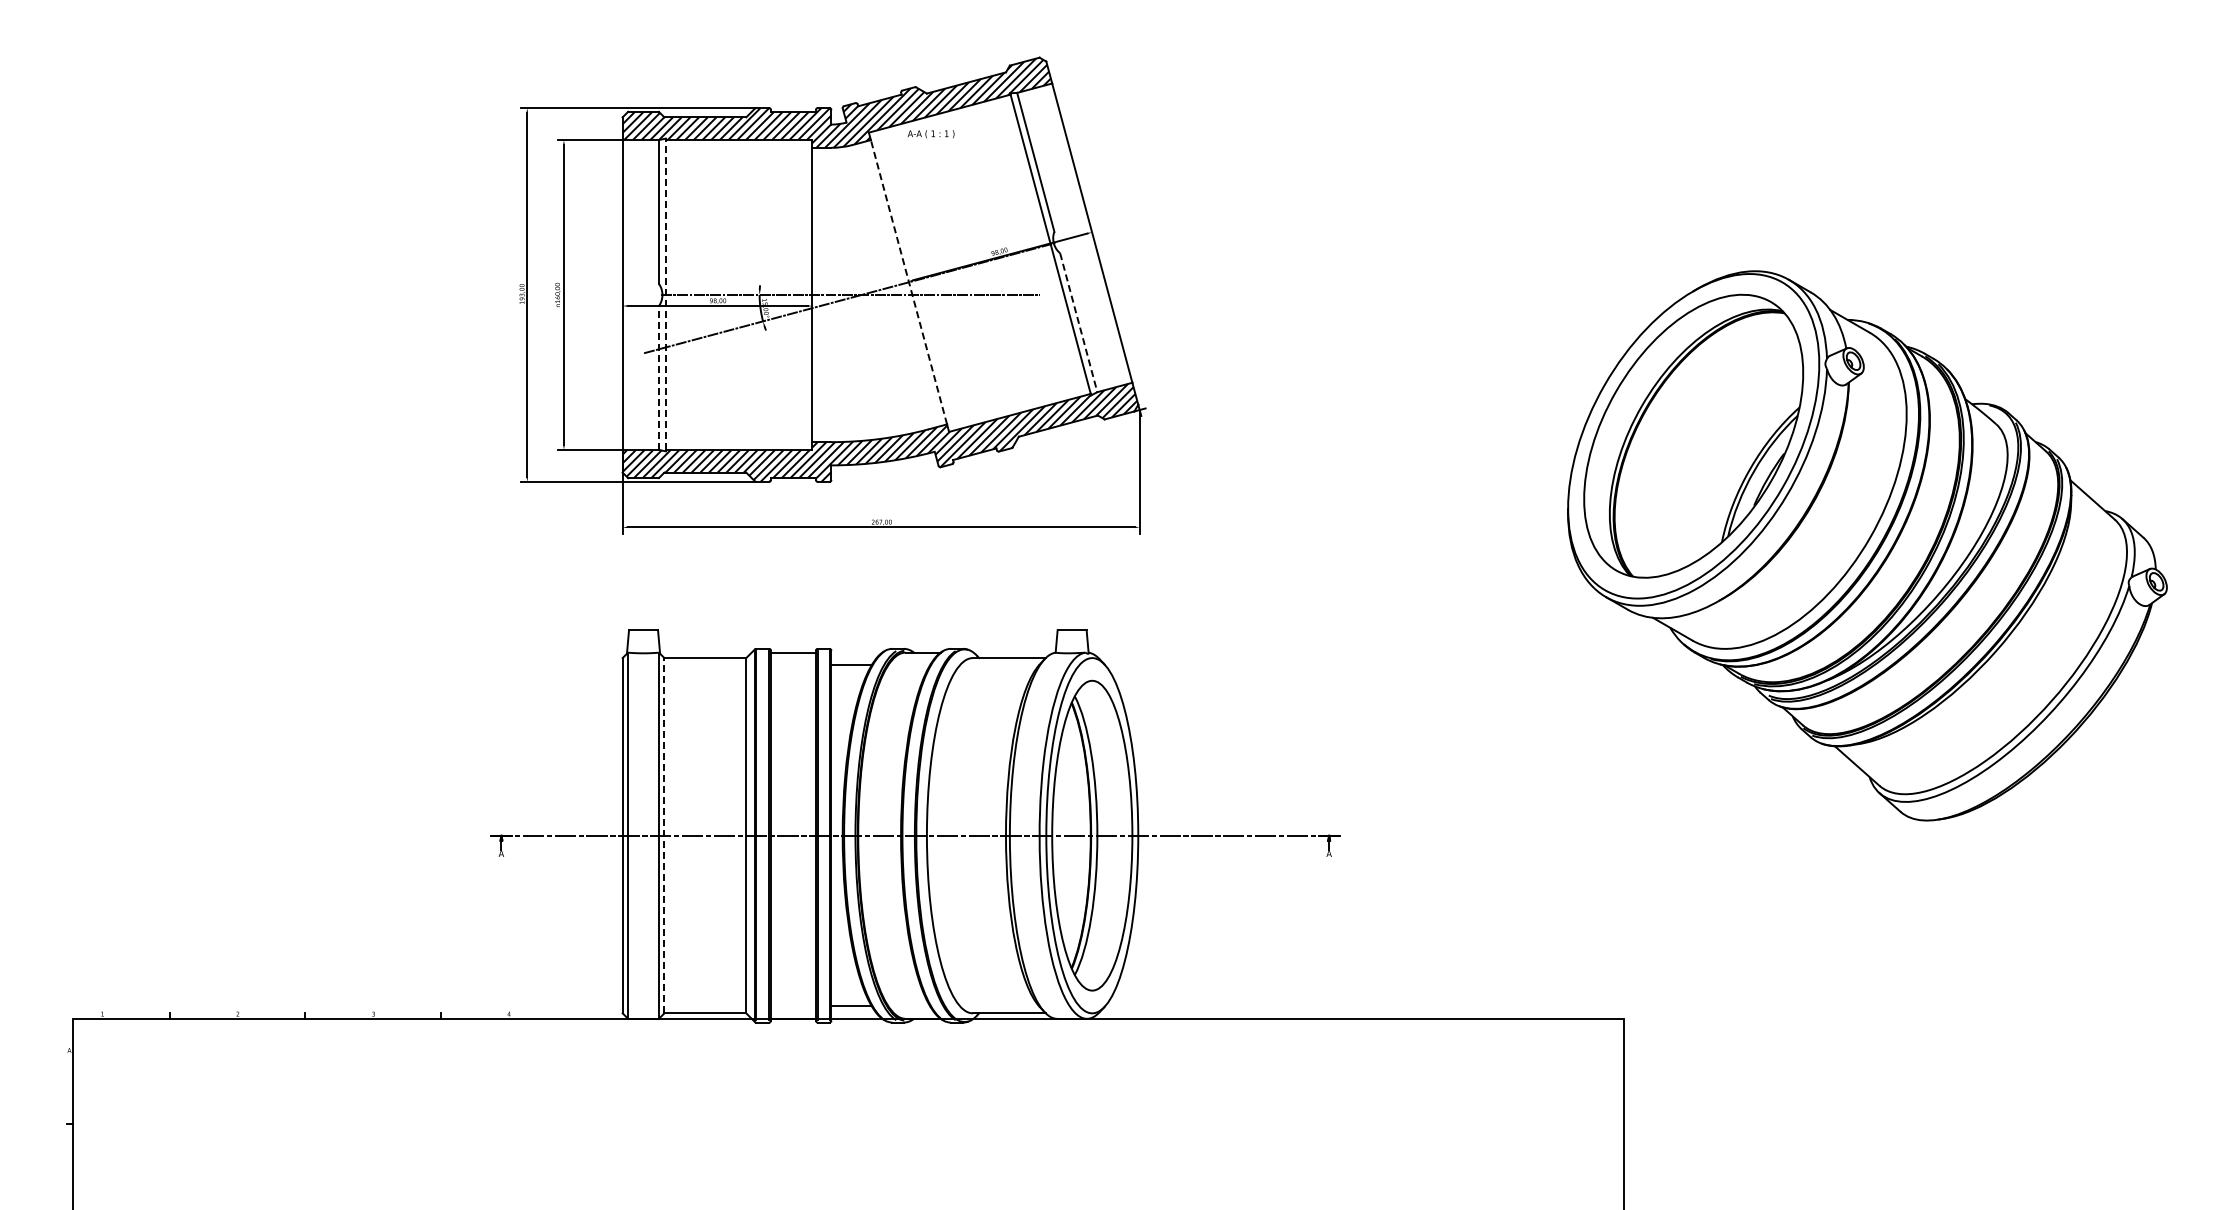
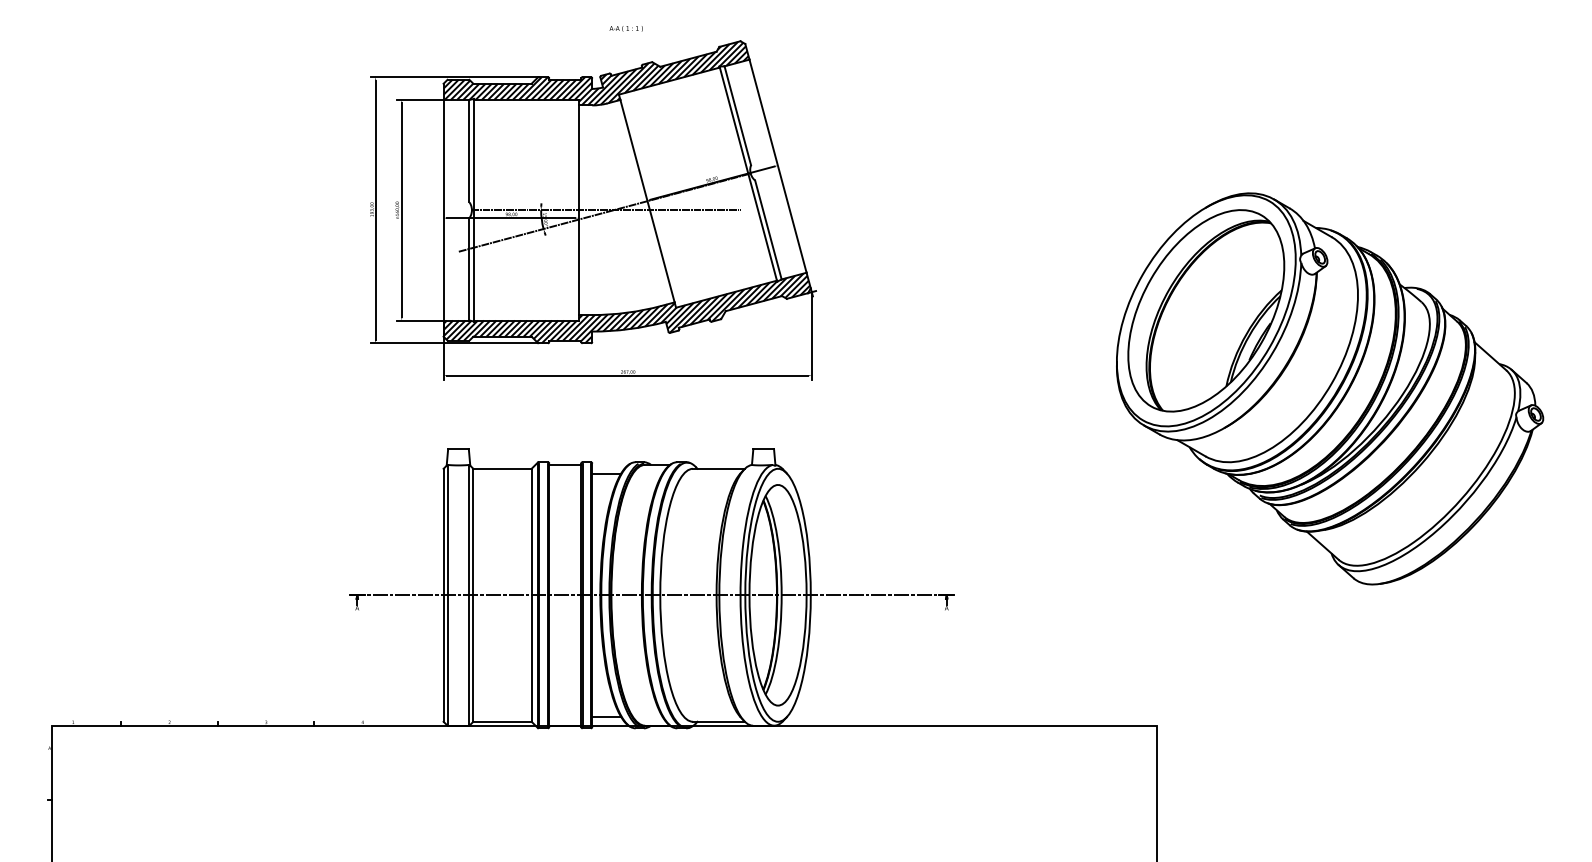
text: (930, 134) -> (625, 29), moved
line: (908, 281) -> (647, 200), dashed -> solid
line: (665, 294) -> (474, 209), dashed -> solid
line: (1078, 322) -> (768, 229), dashed -> solid
line: (658, 377) -> (469, 268), dashed -> solid
line: (664, 835) -> (473, 595), dashed -> solid

